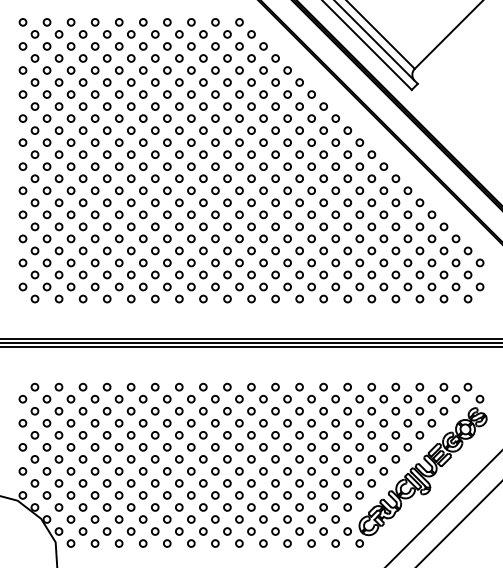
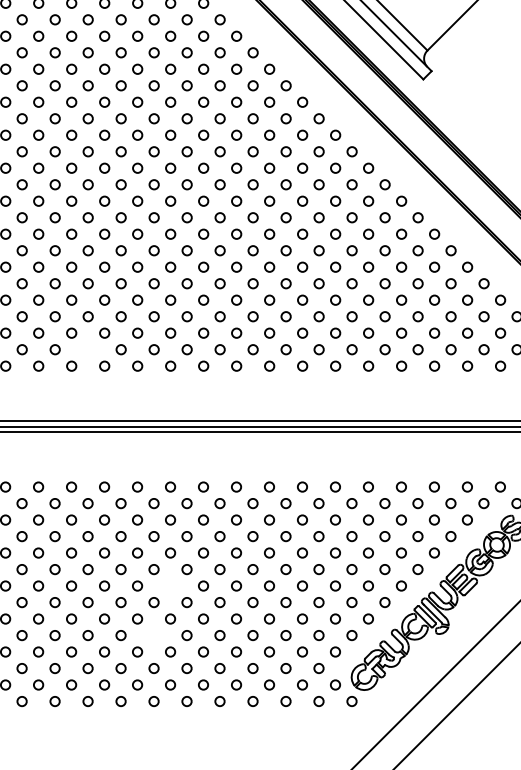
circle: (167, 286) -> (88, 349), removed
circle: (227, 459) -> (170, 586), removed
circle: (215, 495) -> (154, 635), removed

